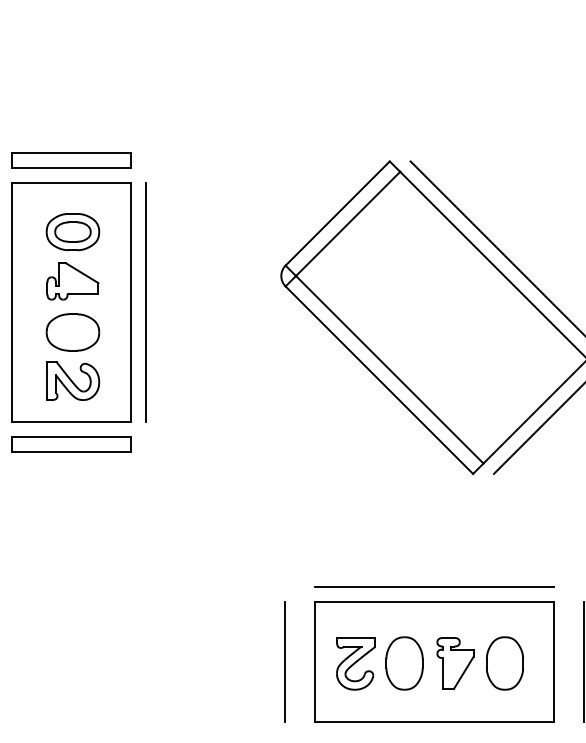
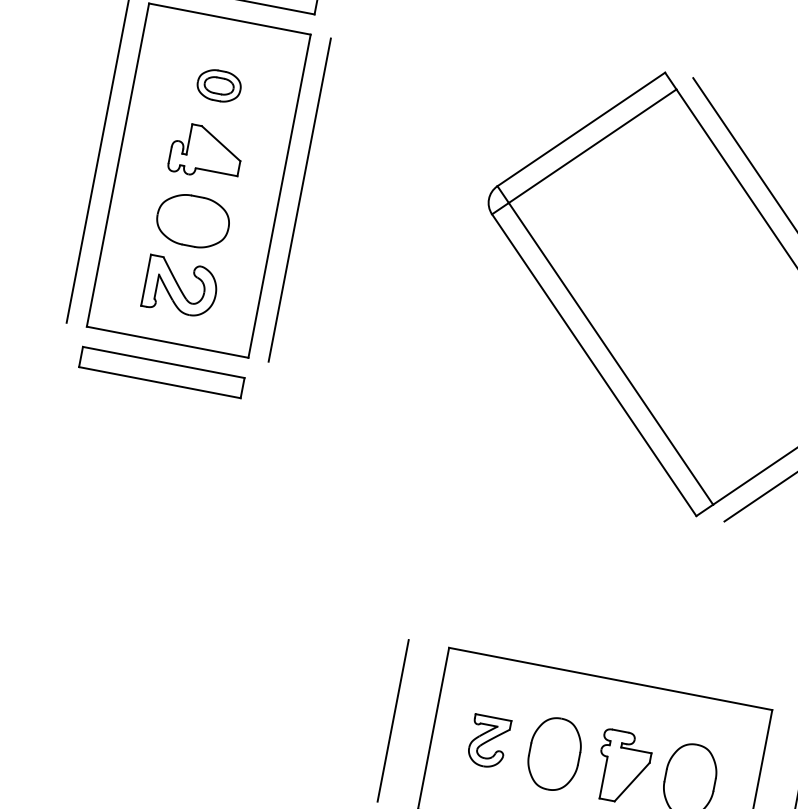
part: (72, 232) -> (218, 86), size x0.6
line: (434, 587) -> (614, 659), removed
part: (355, 663) -> (488, 741), size x0.7

